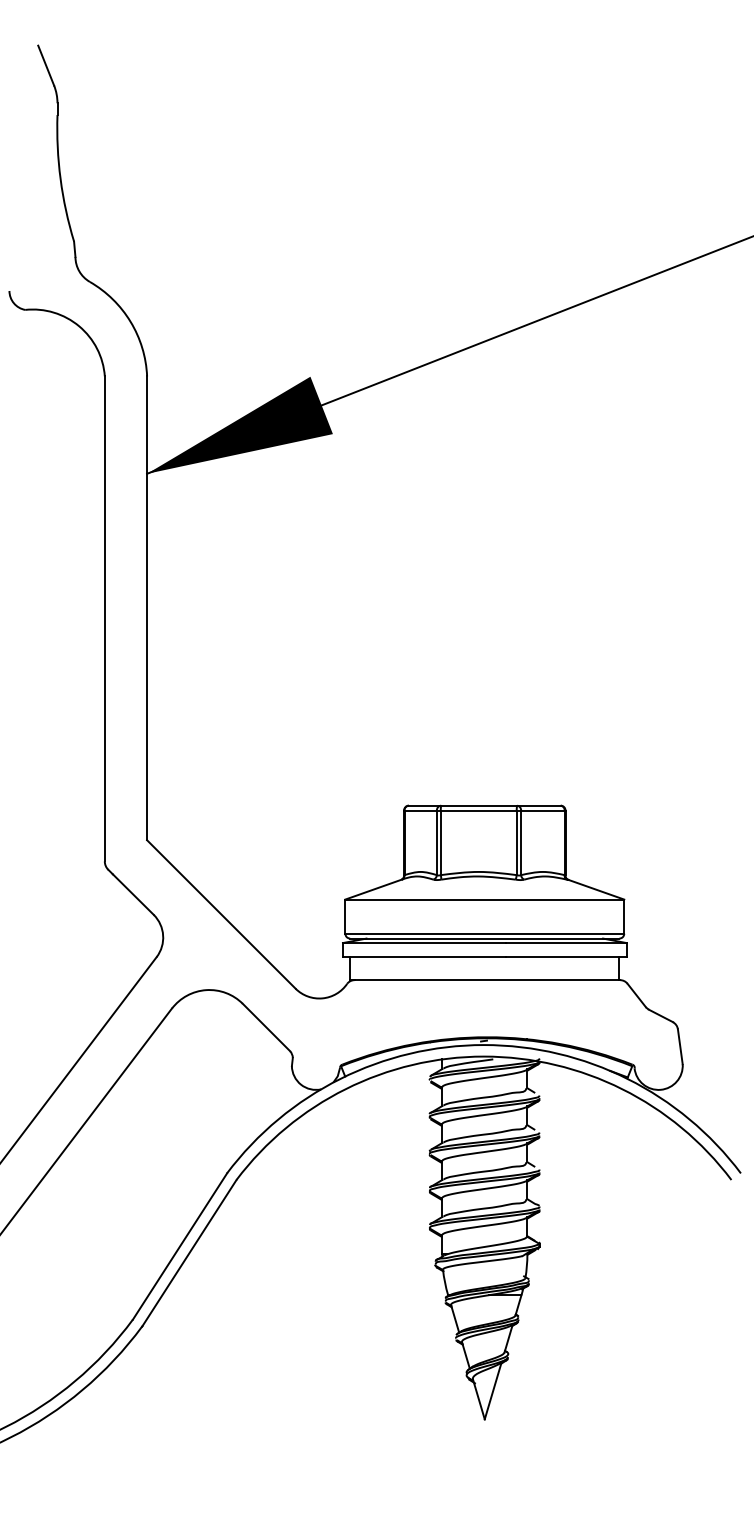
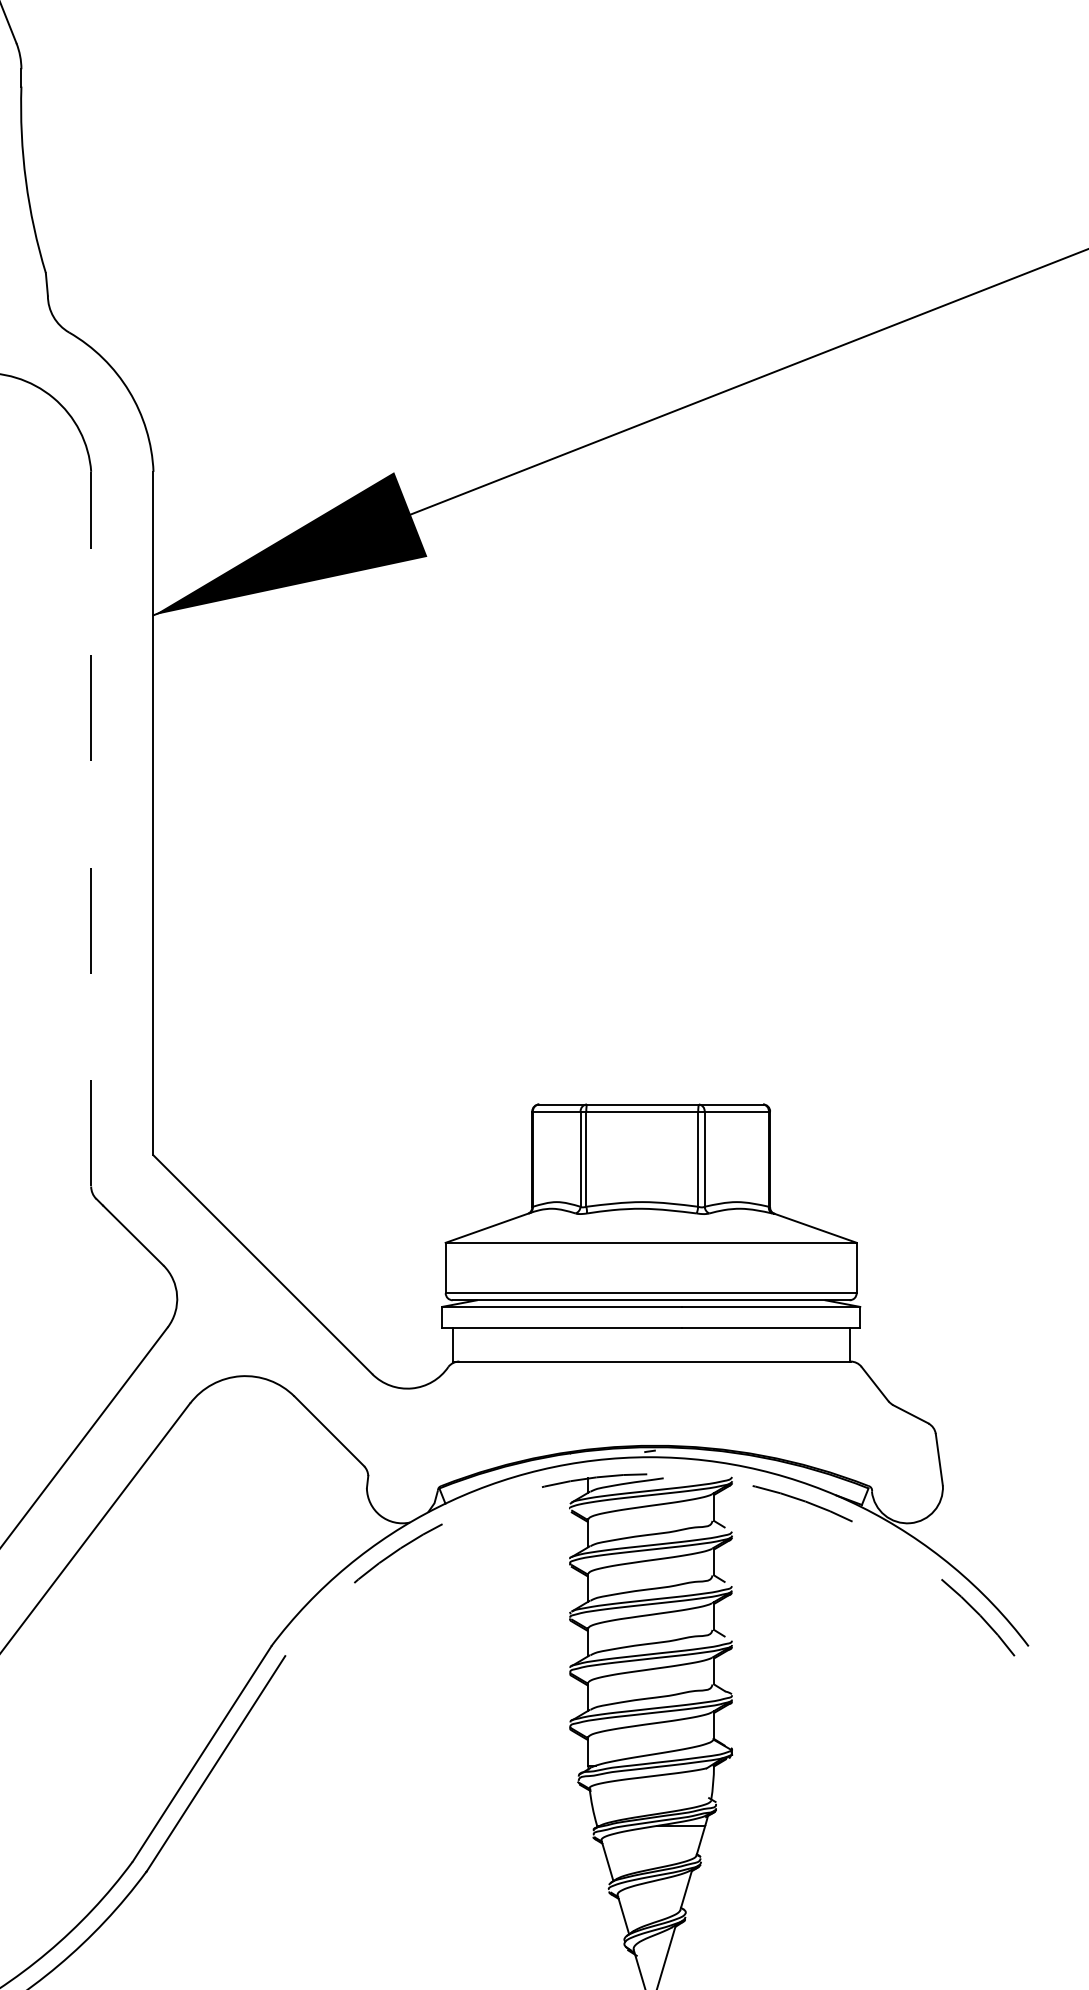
line: (104, 618) -> (90, 828), solid -> dashed
arc: (483, 1056) -> (649, 1474), solid -> dashed

